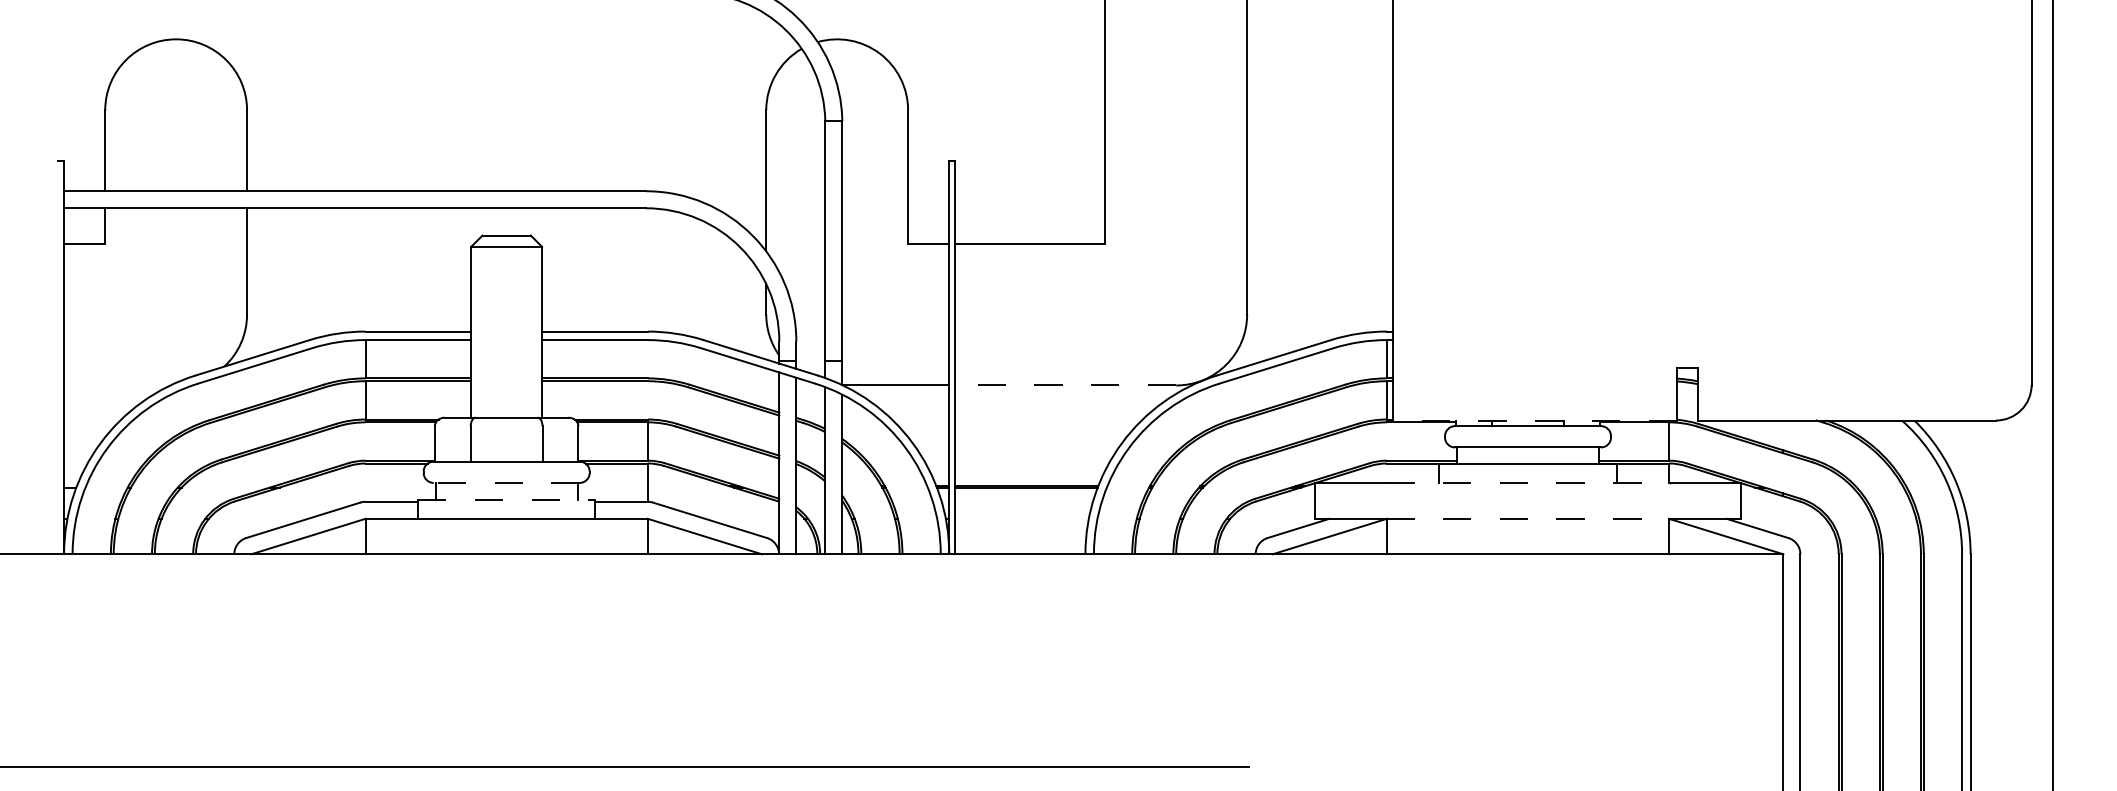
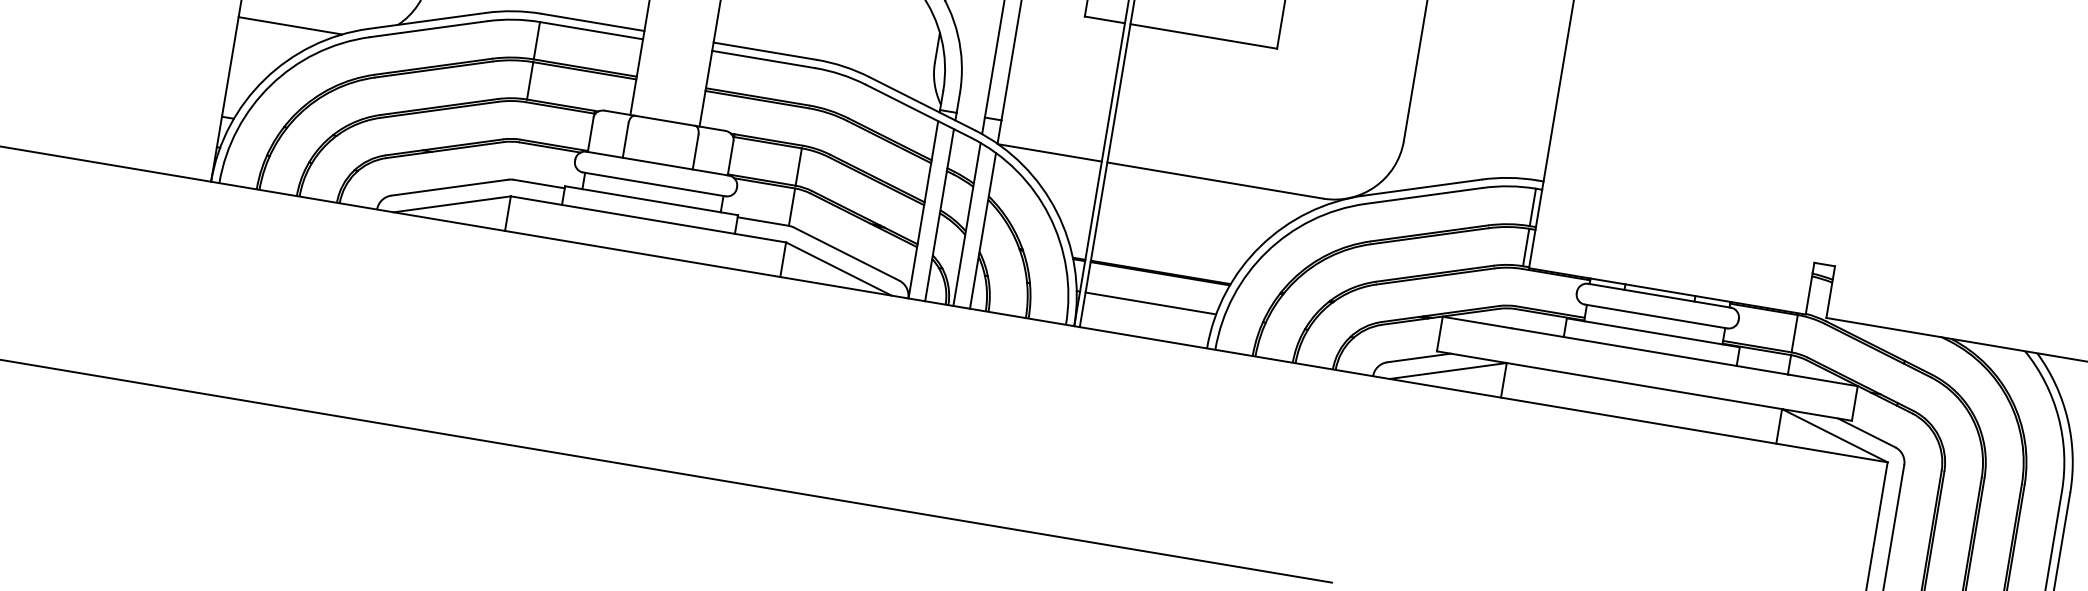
line: (117, 385) -> (290, 25), added
line: (1065, 385) -> (1215, 180), dashed -> solid
line: (1535, 420) -> (1667, 291), dashed -> solid
line: (506, 482) -> (654, 183), dashed -> solid
line: (1528, 483) -> (1650, 351), dashed -> solid
line: (506, 499) -> (651, 200), dashed -> solid
line: (1021, 518) -> (1150, 303), added
line: (1528, 518) -> (1644, 385), dashed -> solid

